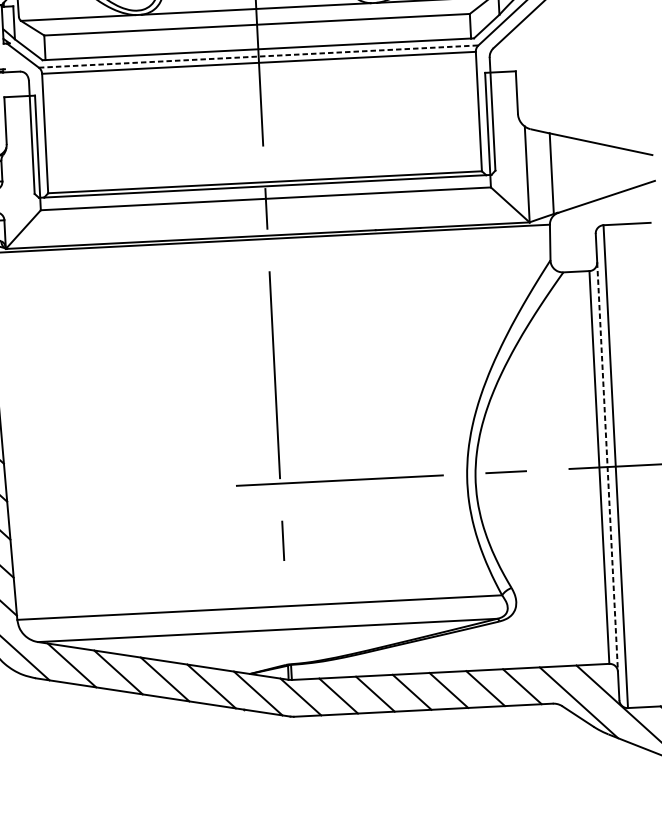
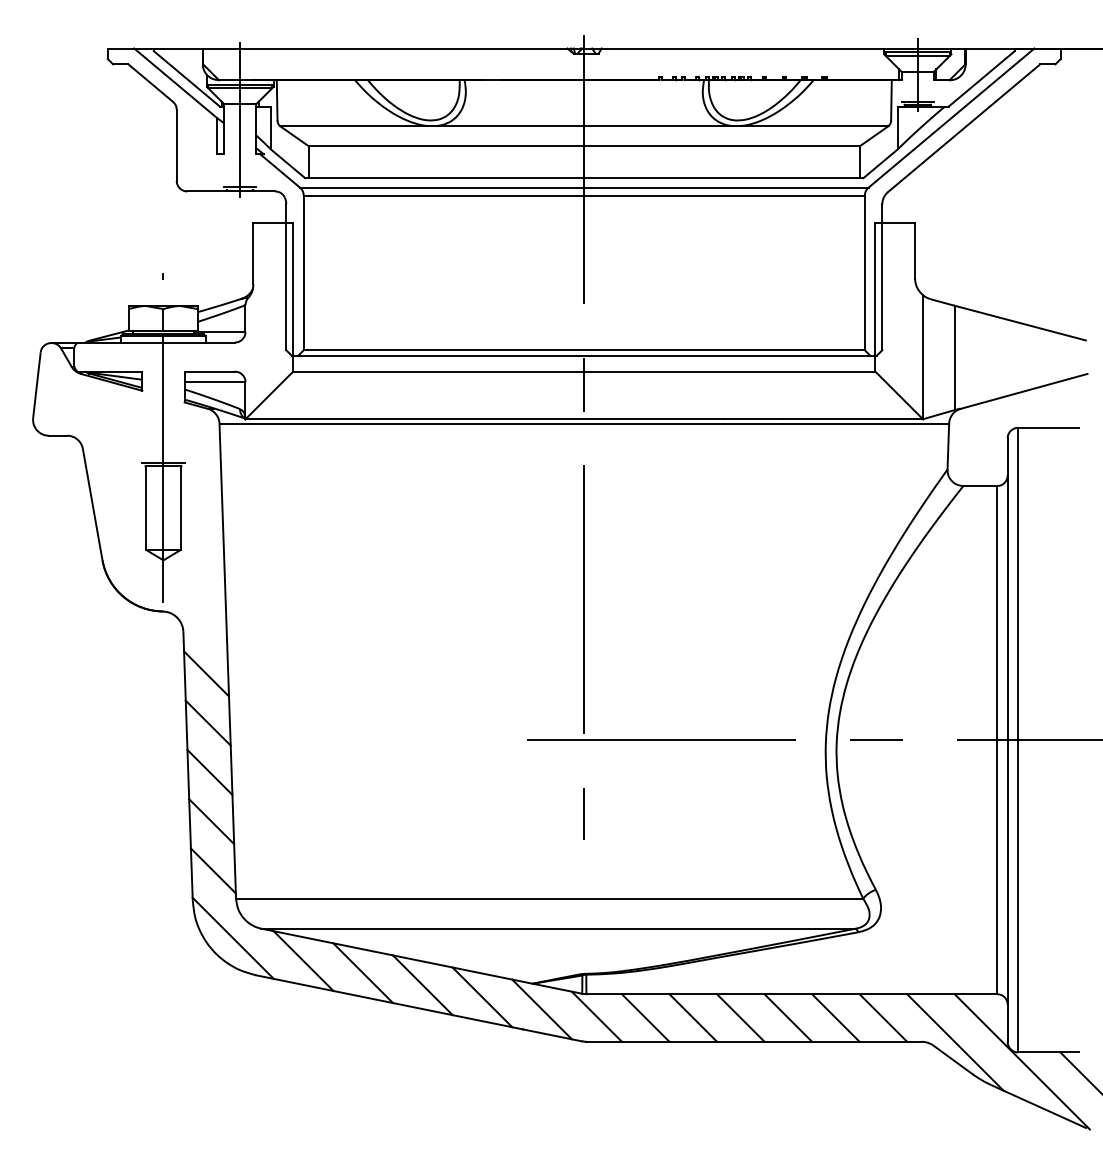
line: (258, 56) -> (584, 187), dashed -> solid
line: (607, 467) -> (1007, 740), dashed -> solid

